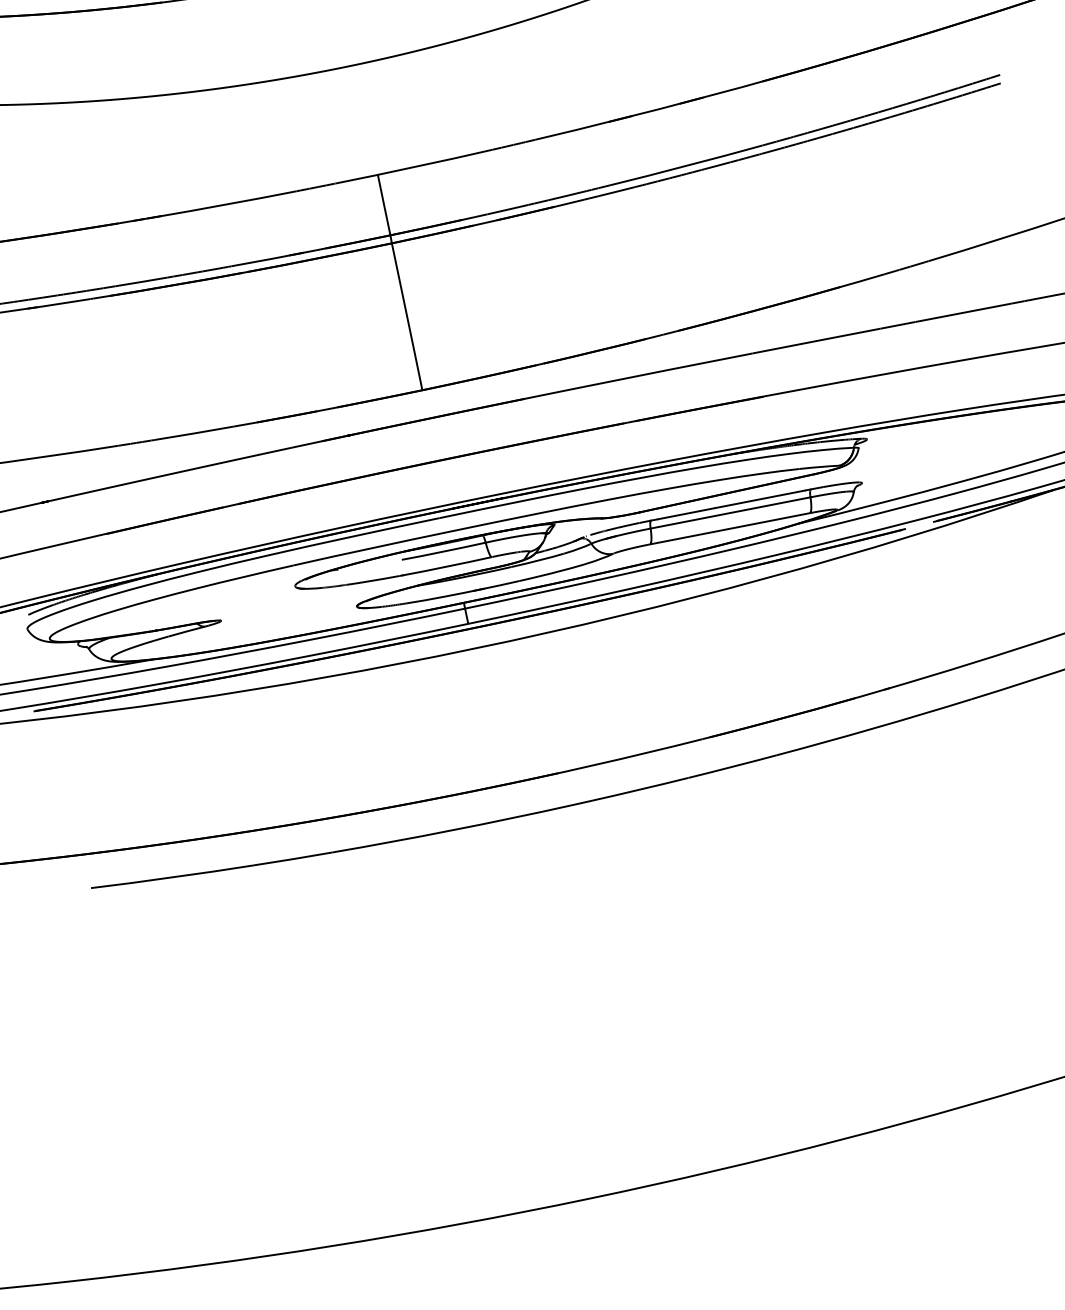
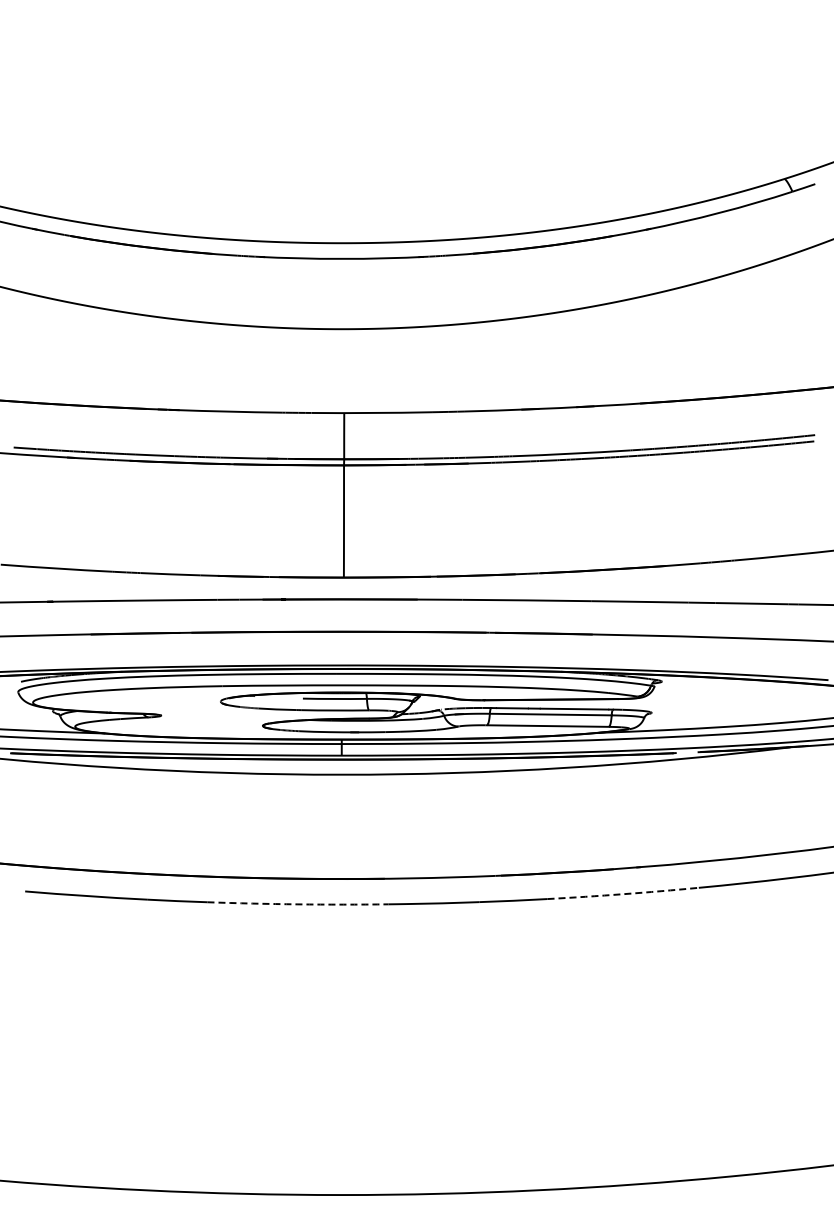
arc: (874, 728) -> (623, 894), solid -> dashed
arc: (451, 830) -> (297, 904), solid -> dashed

